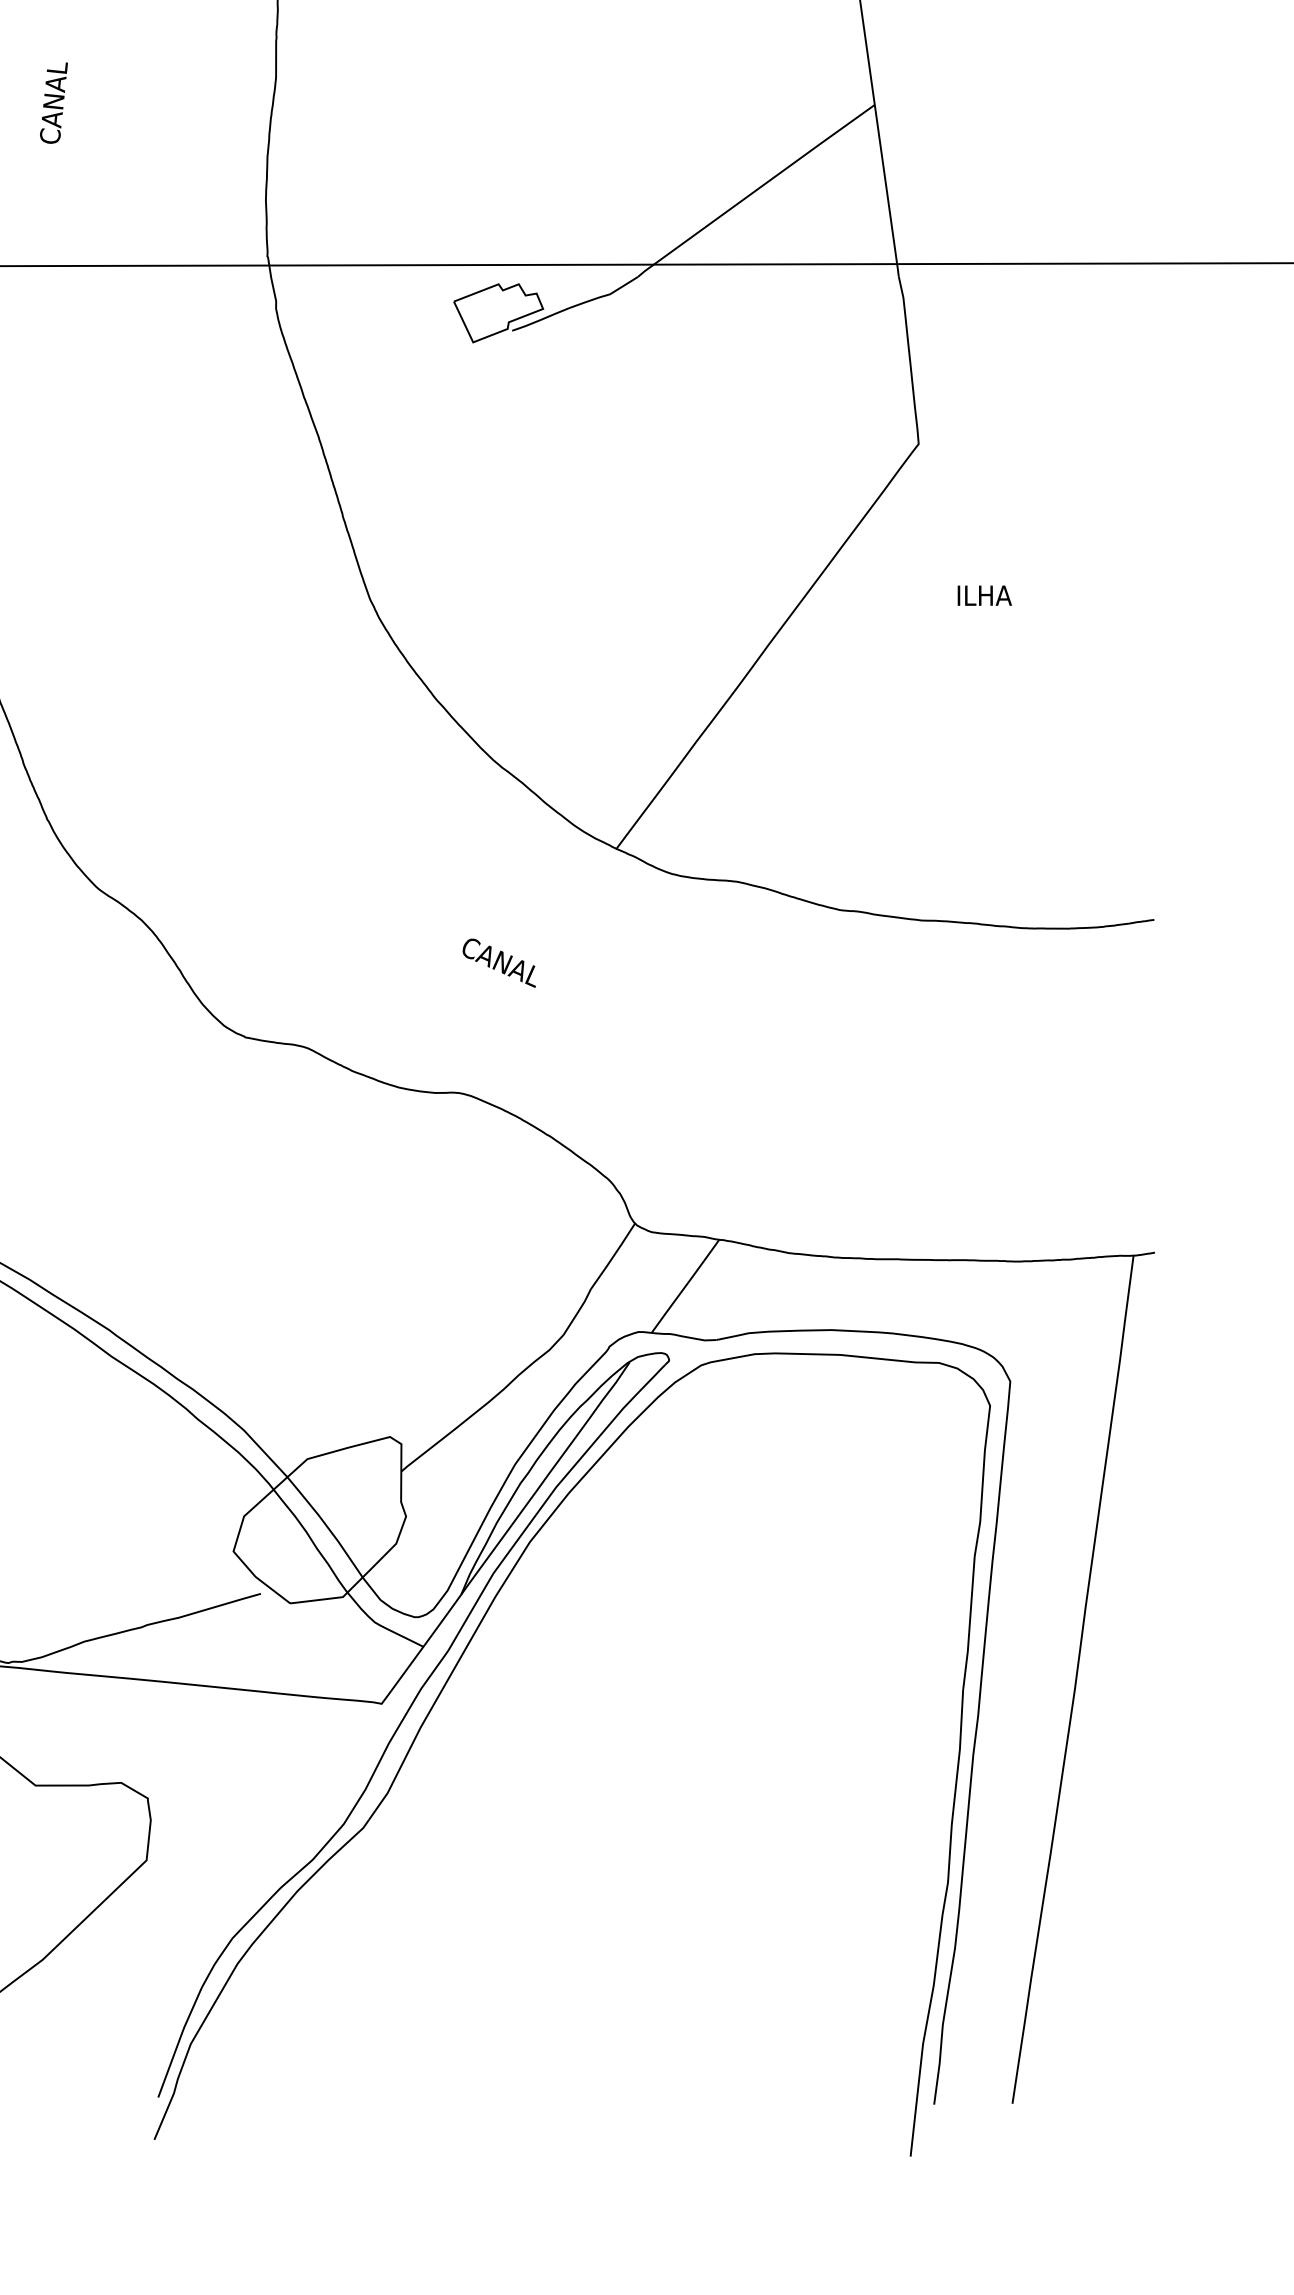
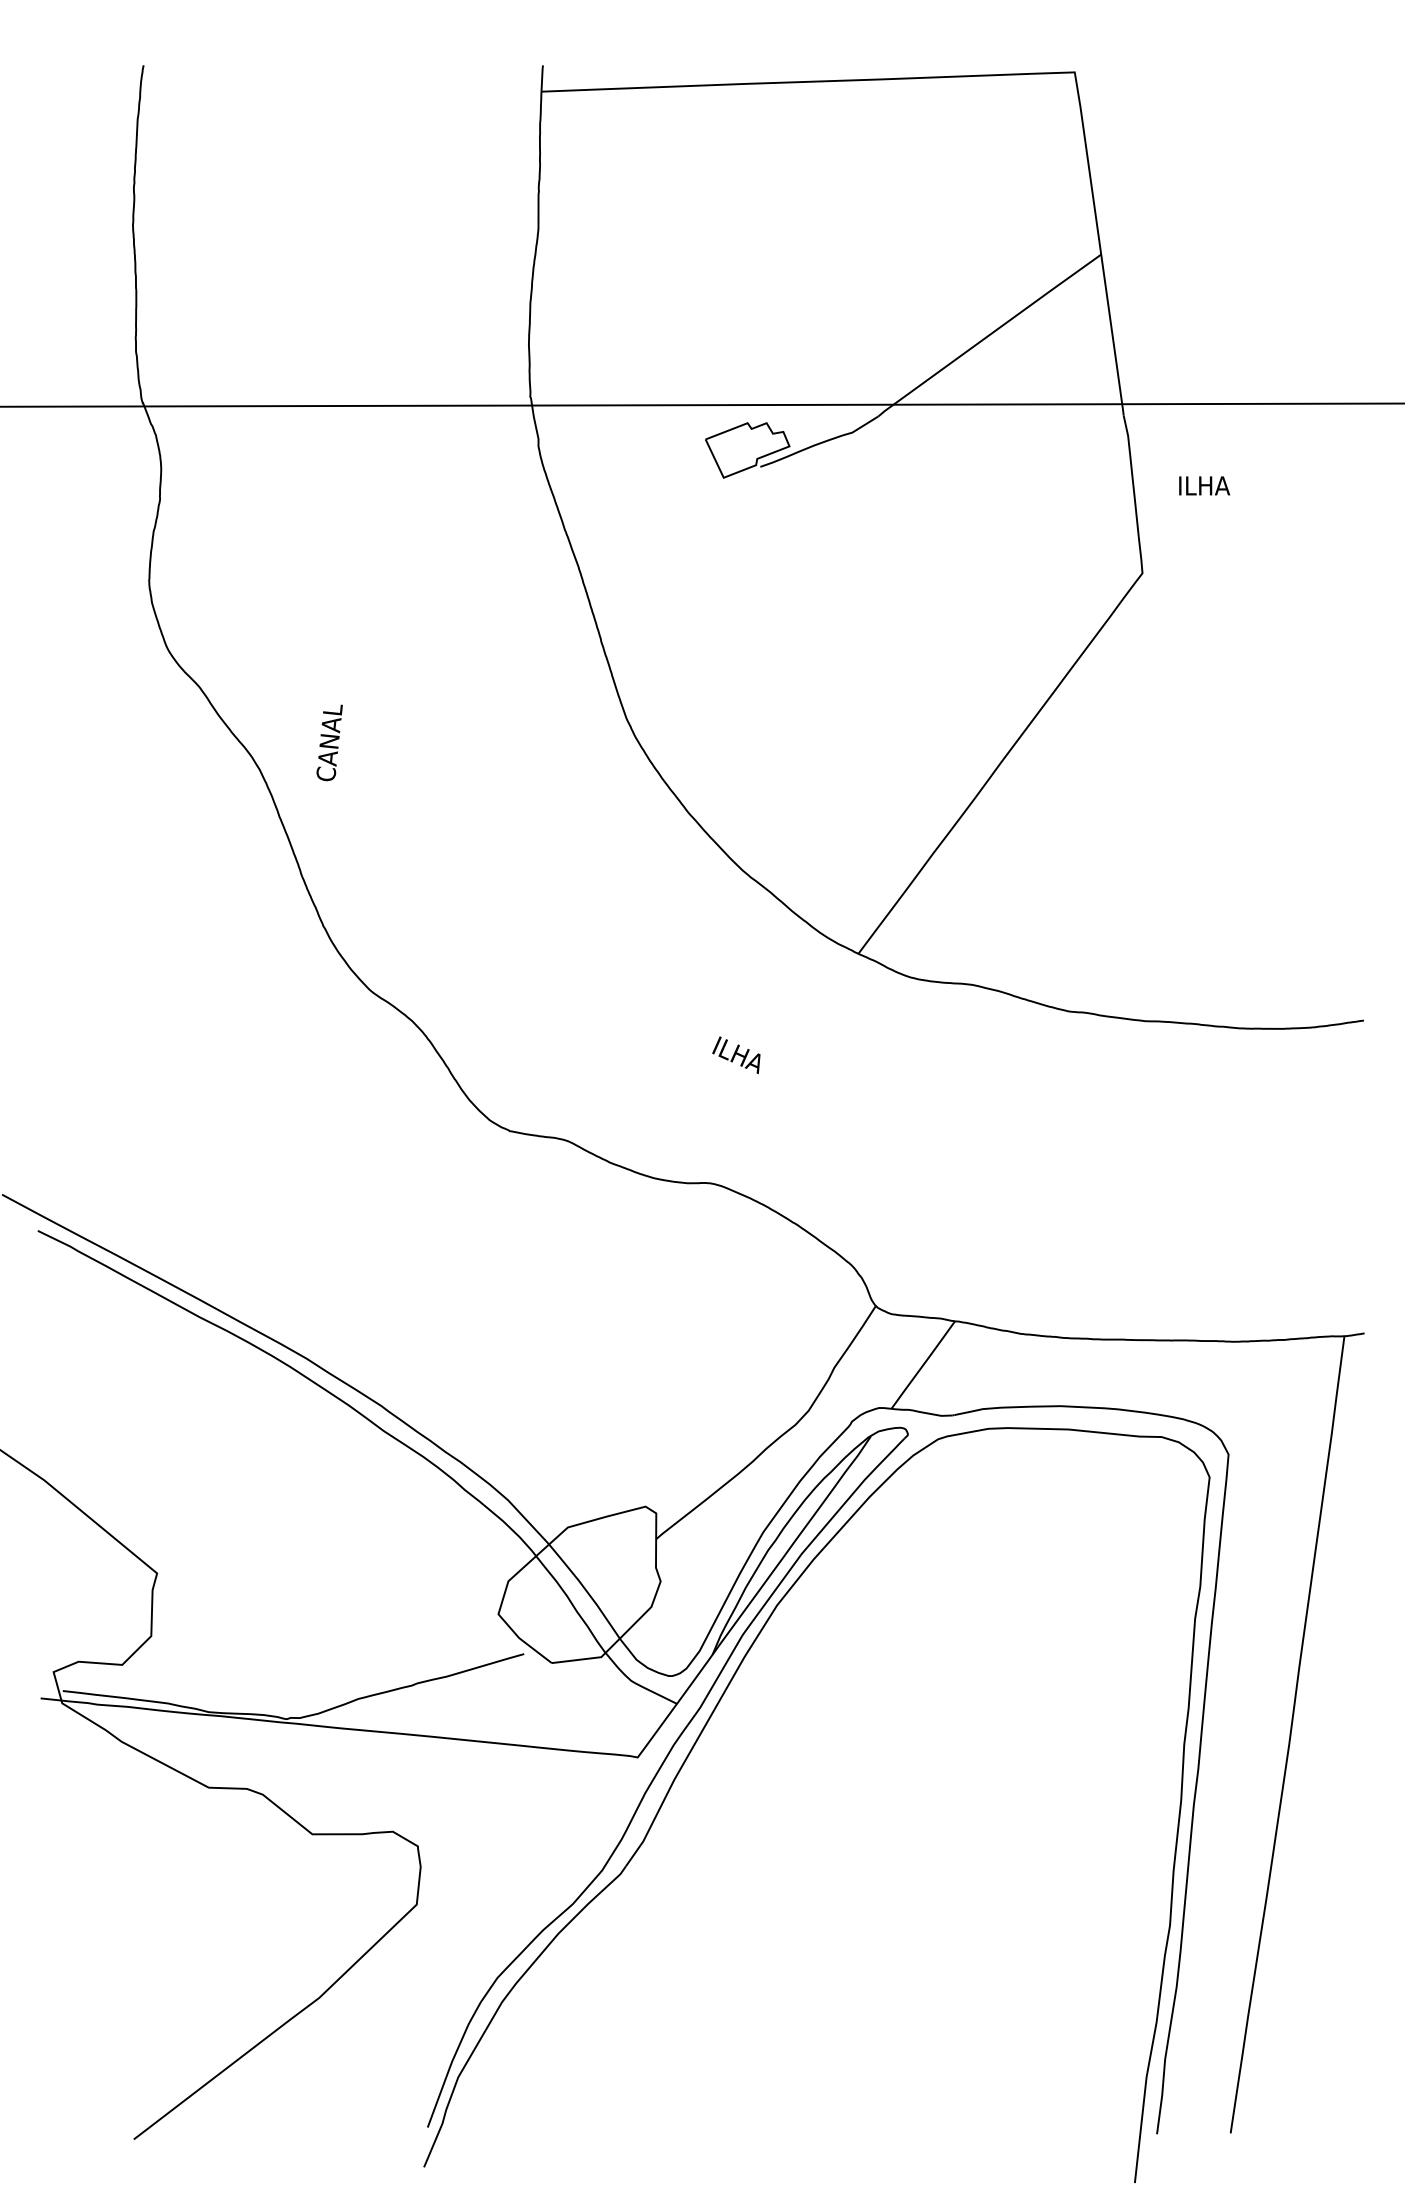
text: (53, 102) -> (329, 742), moved
text: (984, 595) -> (1204, 485), moved
text: (498, 962) -> (747, 1060), CANAL -> ILHA

